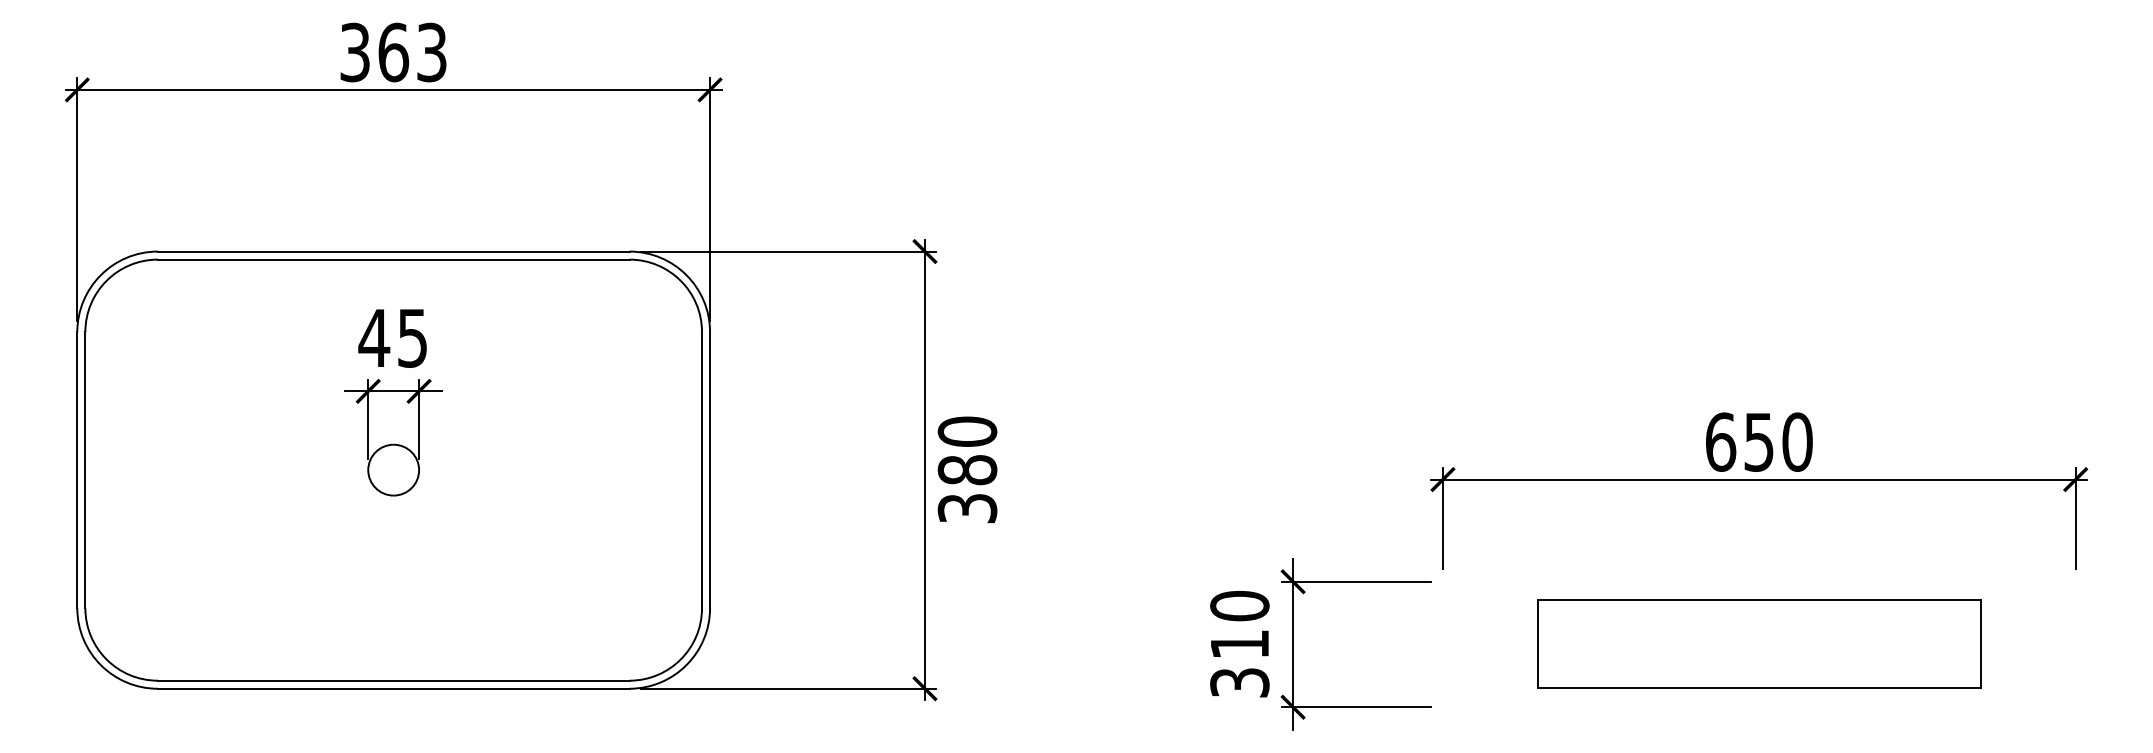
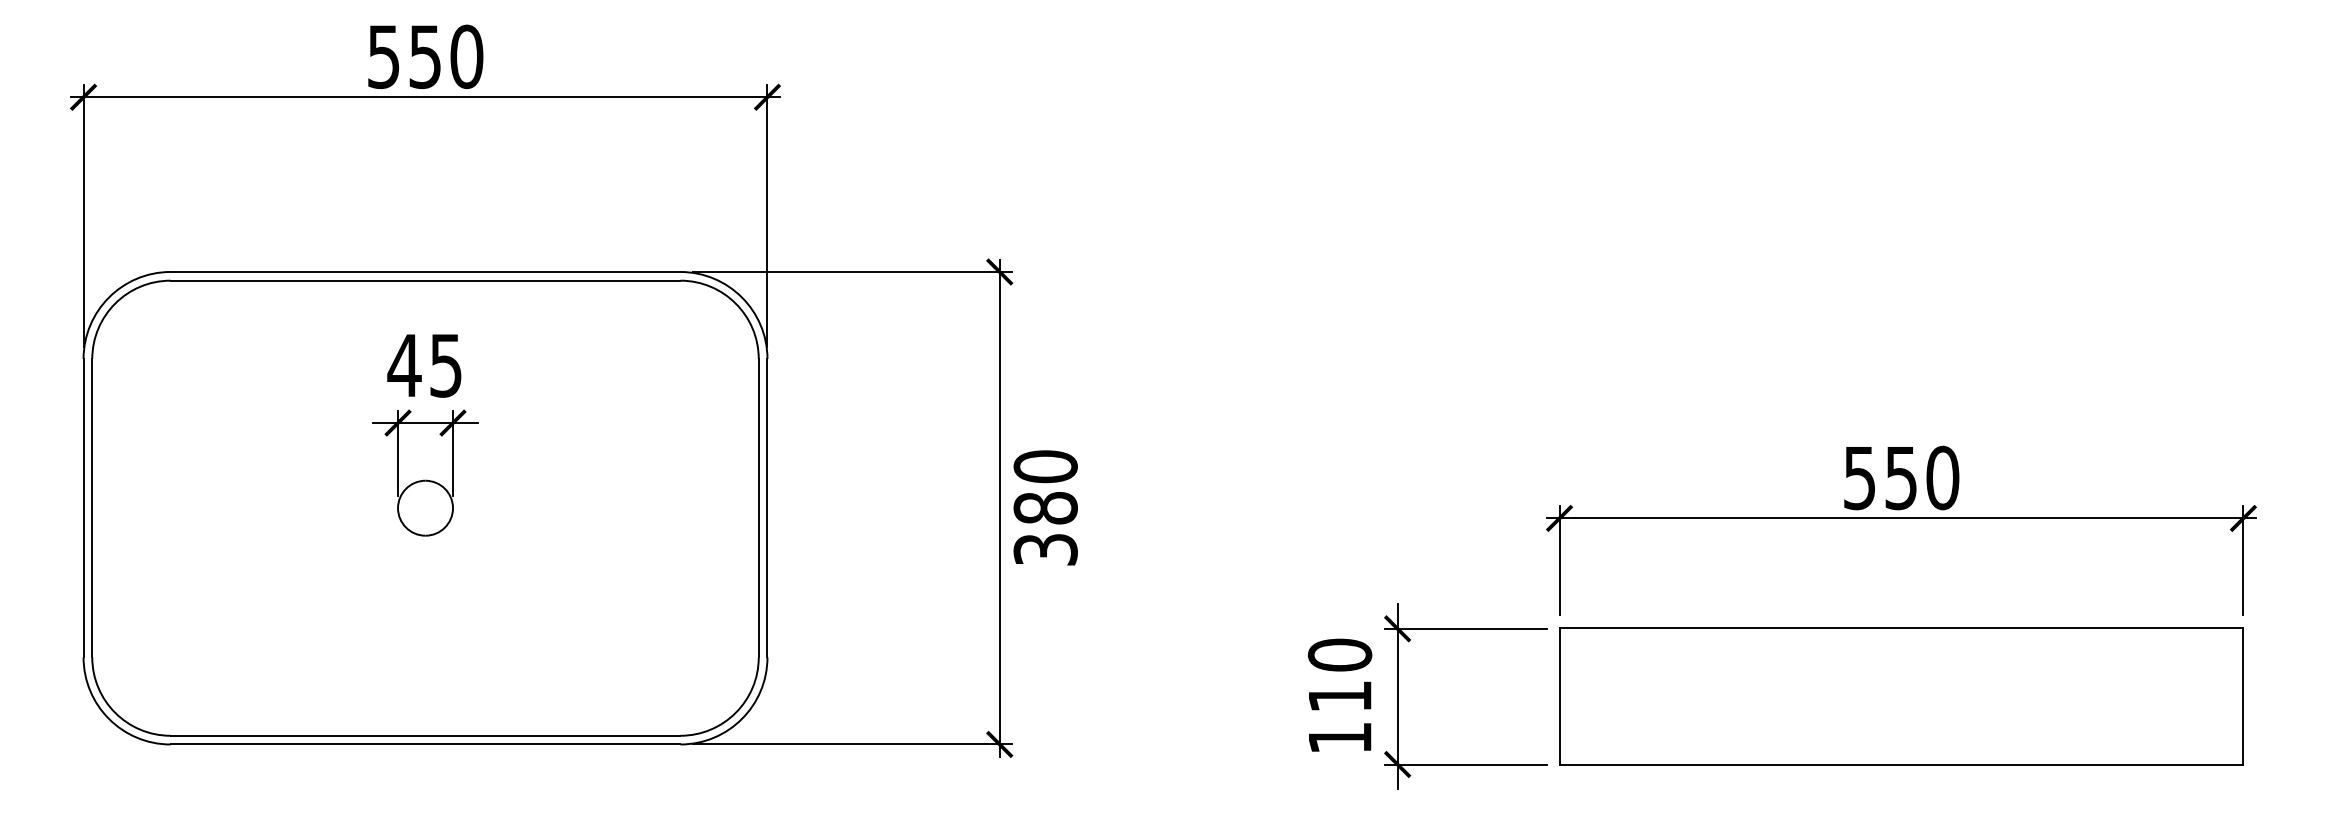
text: (394, 52) -> (426, 56), 363 -> 550
text: (1721, 441) -> (1860, 477), 650 -> 550
part: (1759, 643) -> (1901, 695), size x1.43
text: (1239, 682) -> (1339, 737), 310 -> 110

